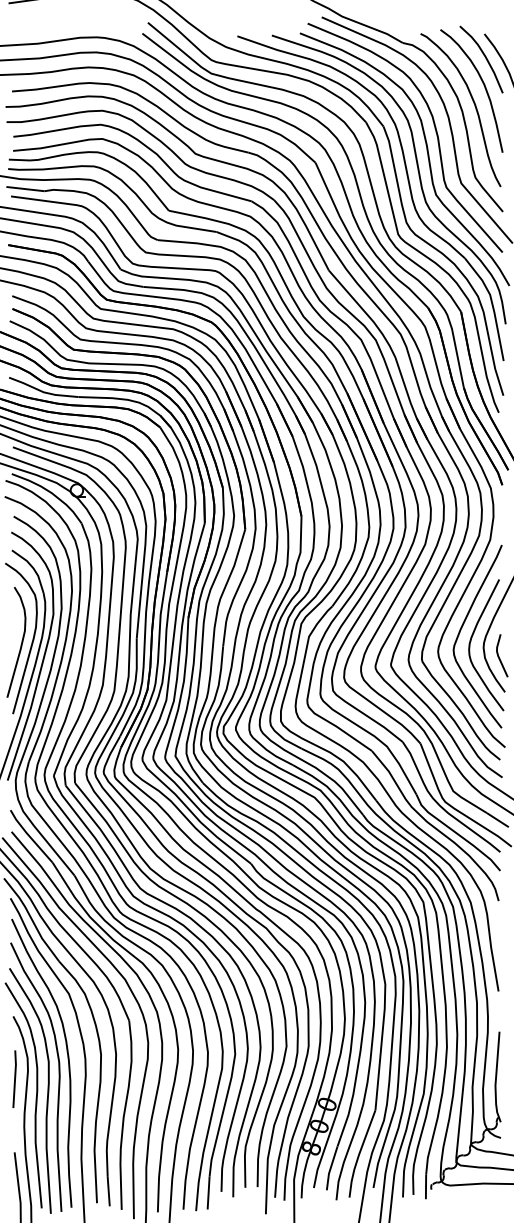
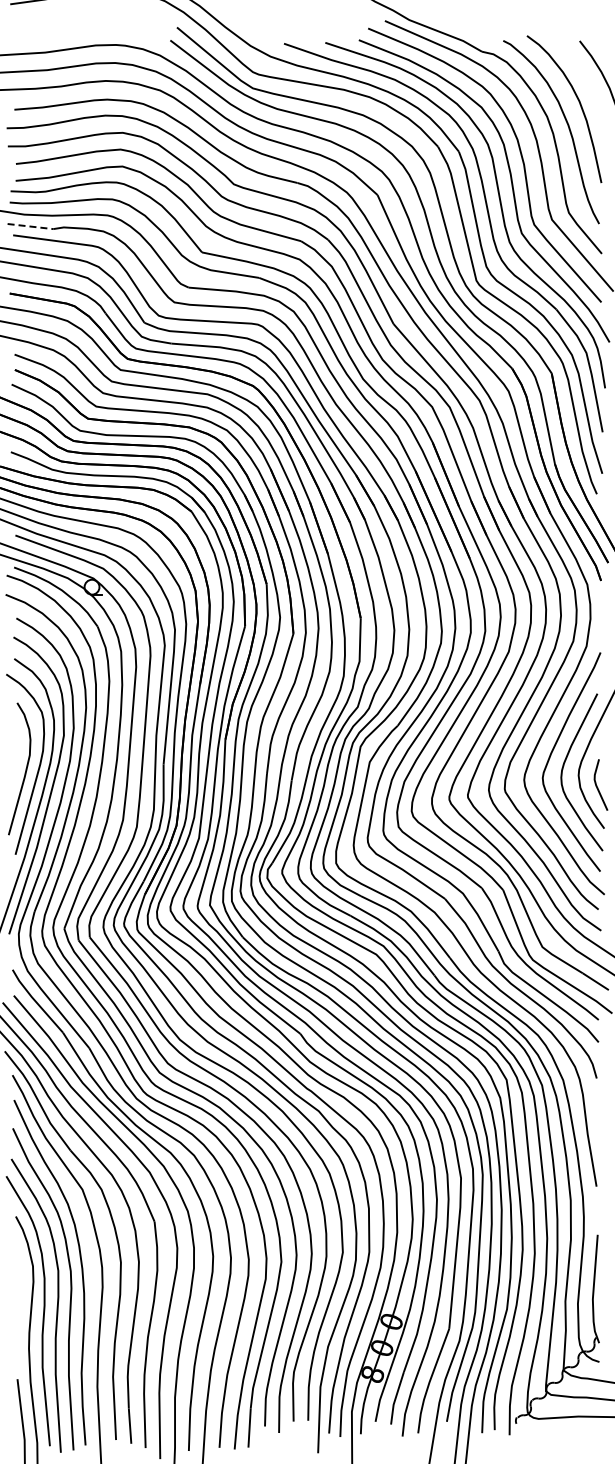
curve: (485, 57) -> (580, 69), removed
line: (25, 189) -> (30, 226), solid -> dashed
line: (14, 1079) -> (17, 1291), removed

